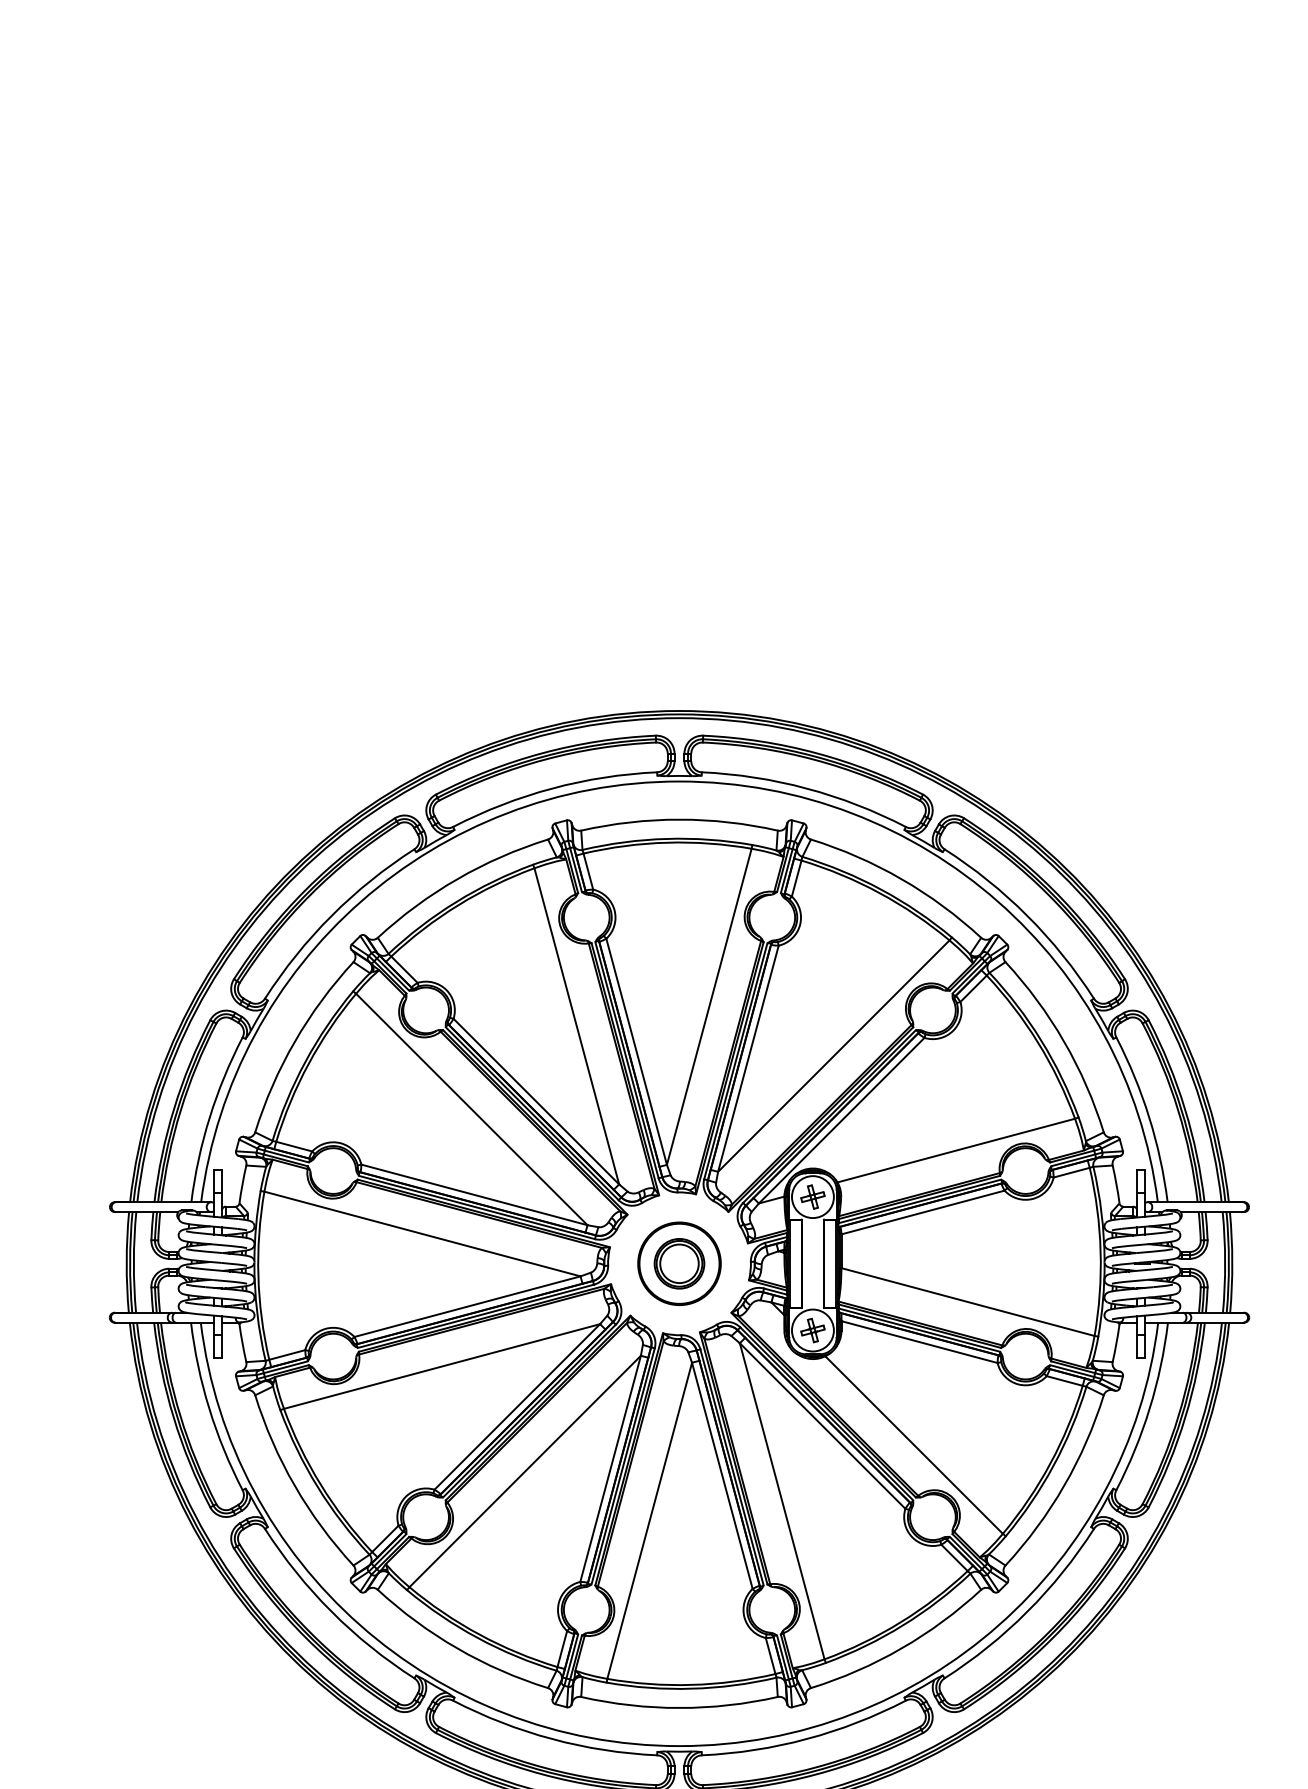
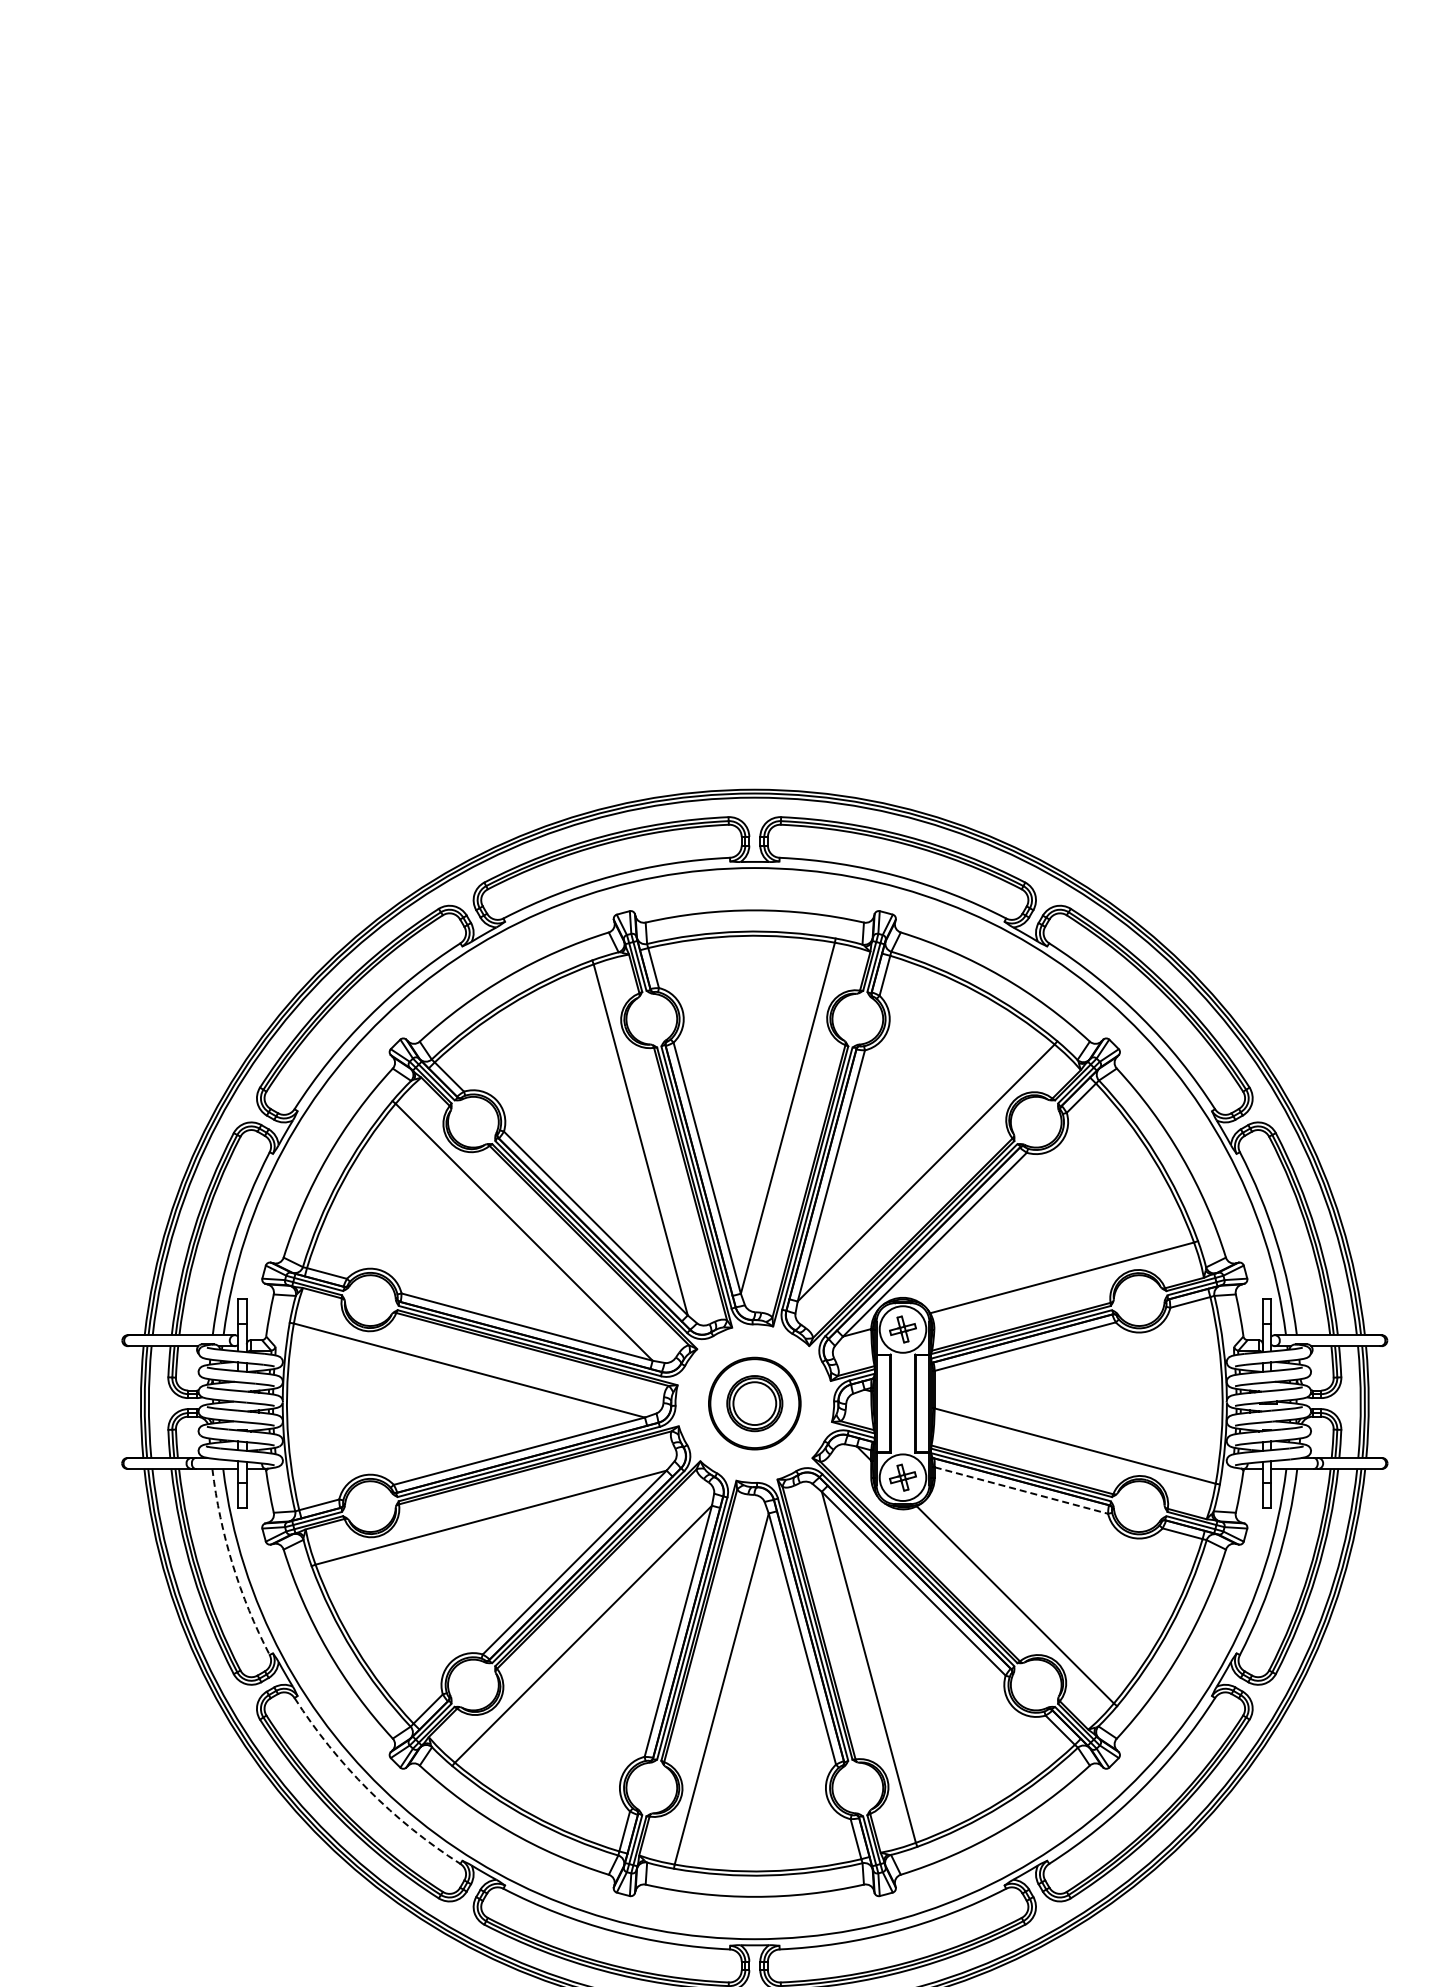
line: (919, 1342) -> (1021, 1490), solid -> dashed
arc: (209, 1408) -> (232, 1564), solid -> dashed
arc: (331, 1611) -> (368, 1789), solid -> dashed

